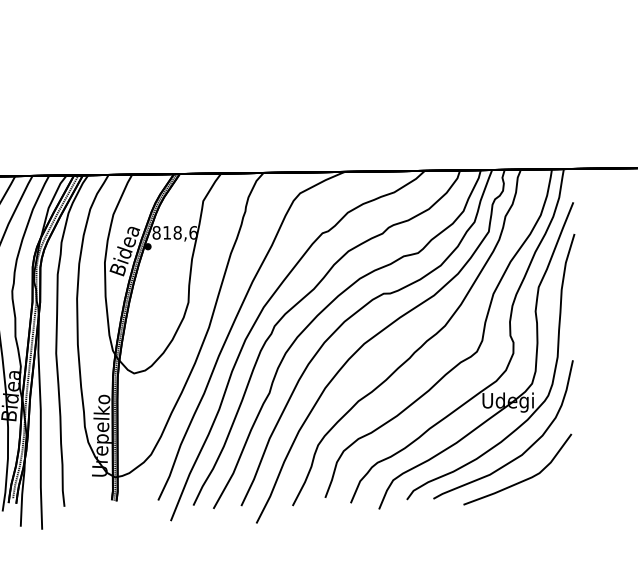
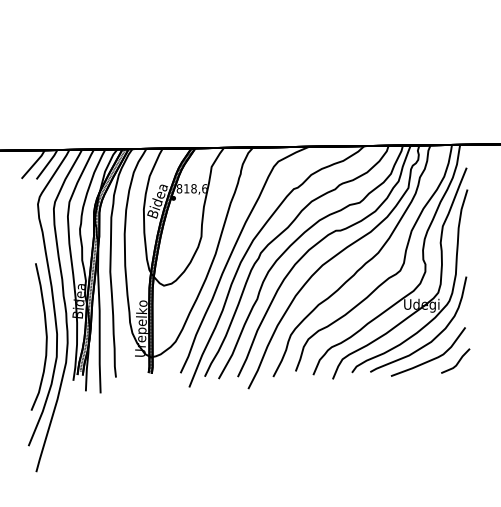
part: (557, 481) -> (455, 360), added

